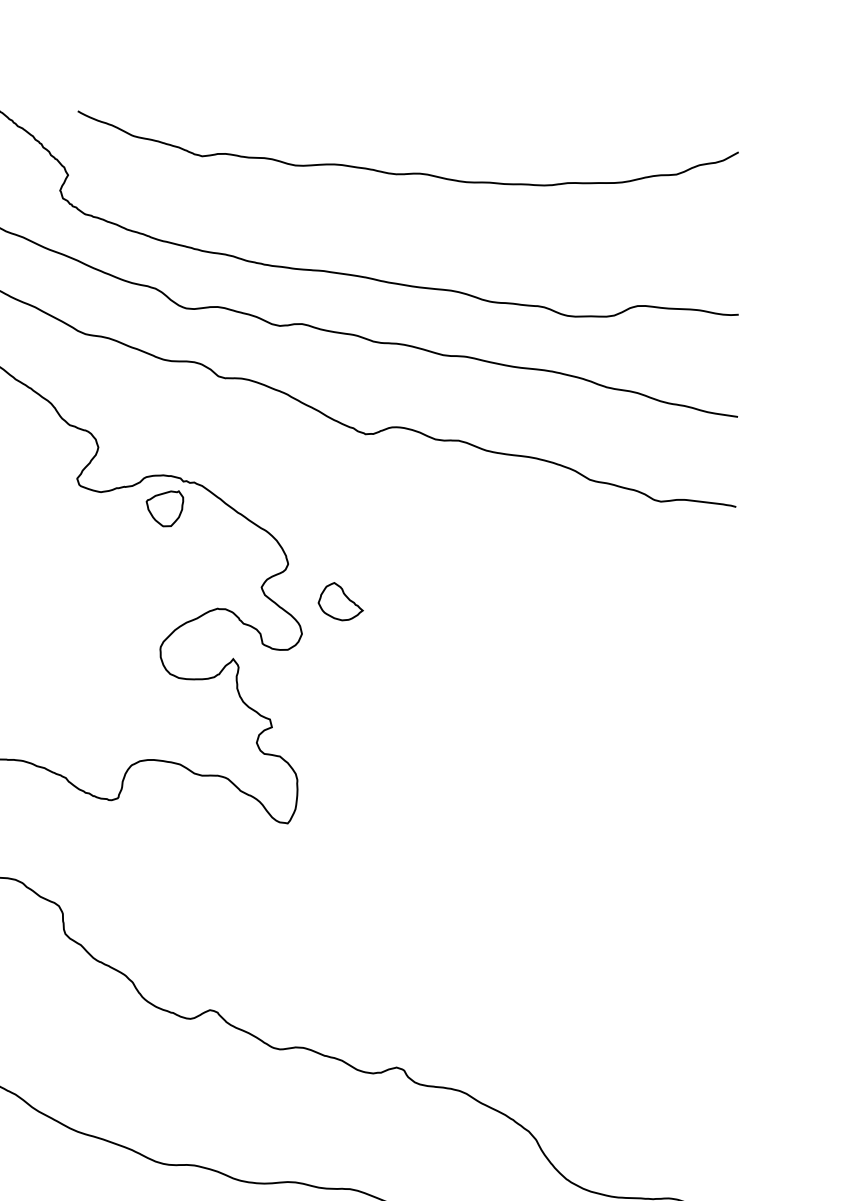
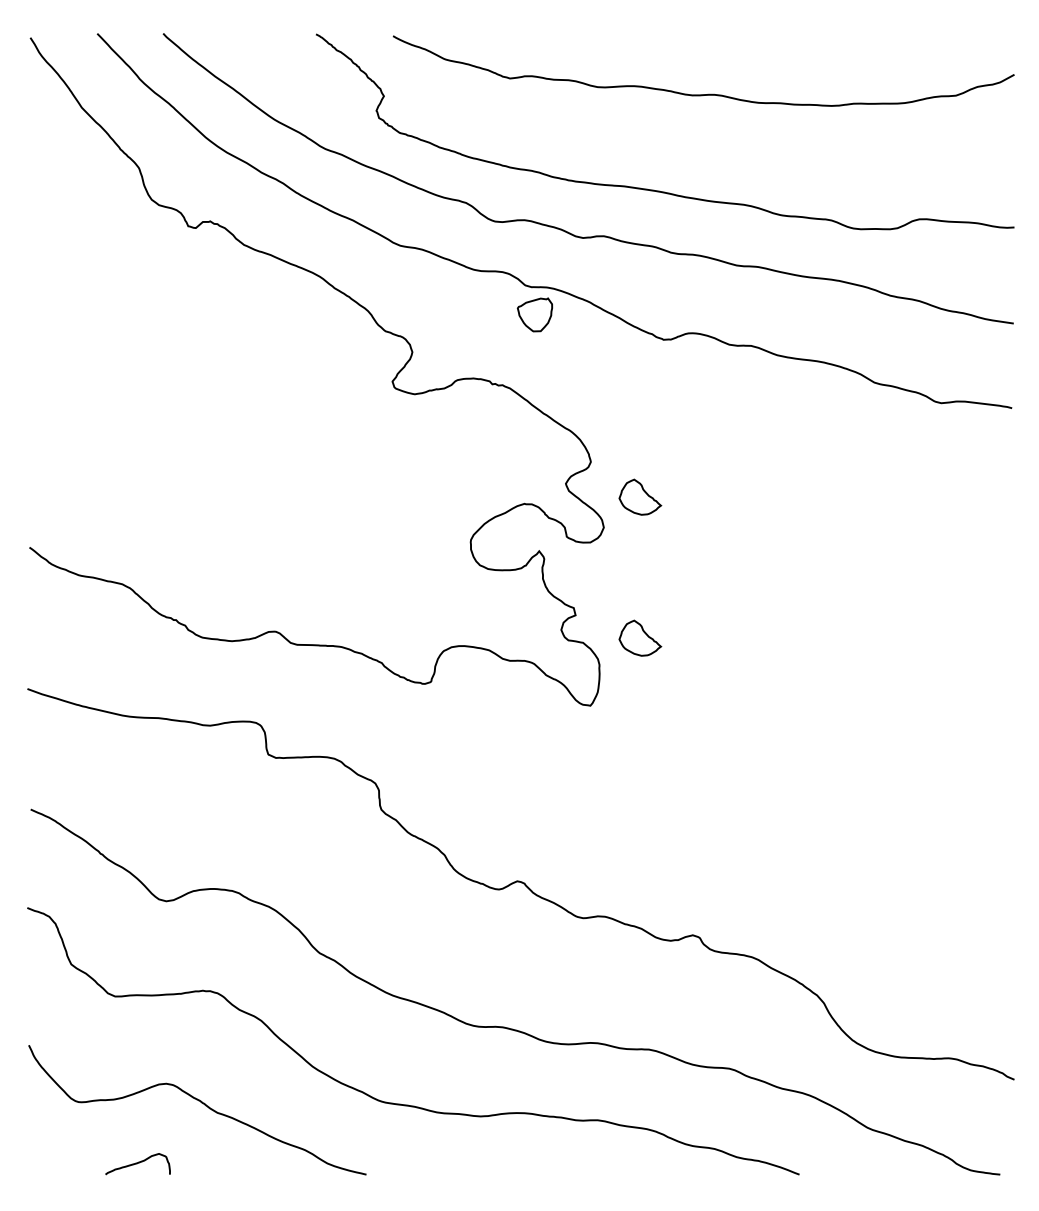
part: (164, 508) -> (534, 314), moved
part: (340, 750) -> (640, 637), added

